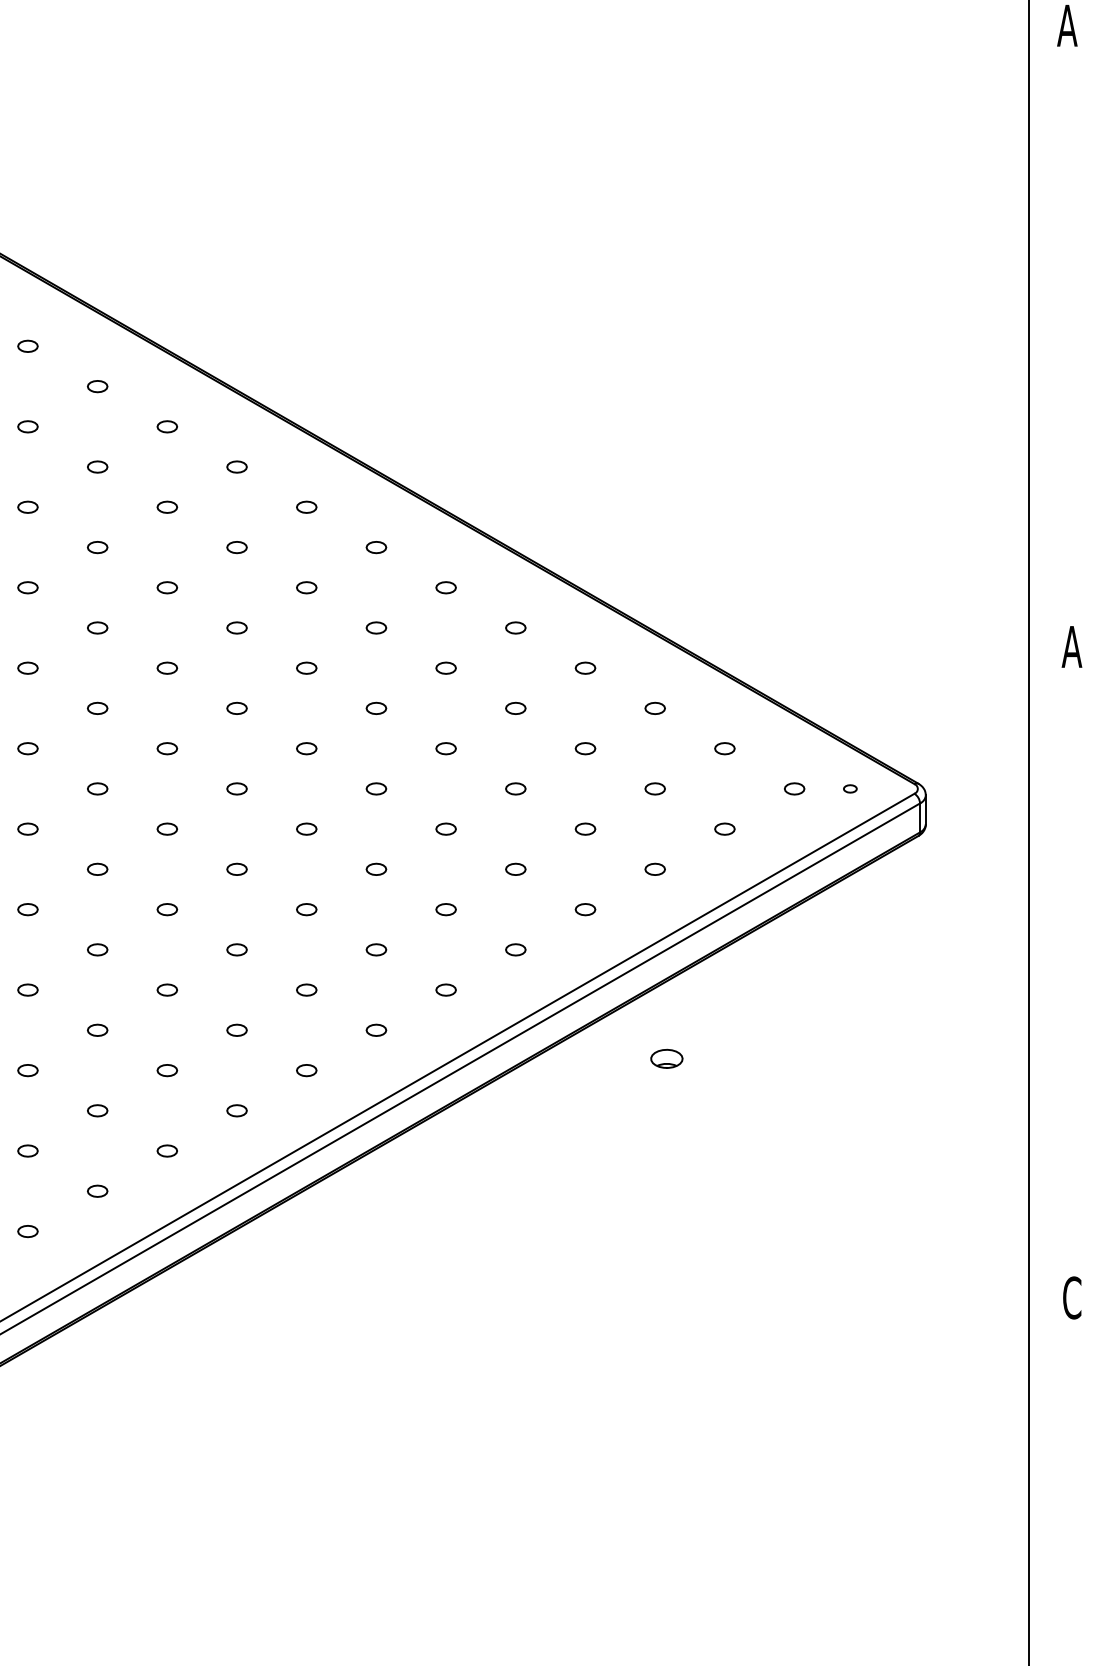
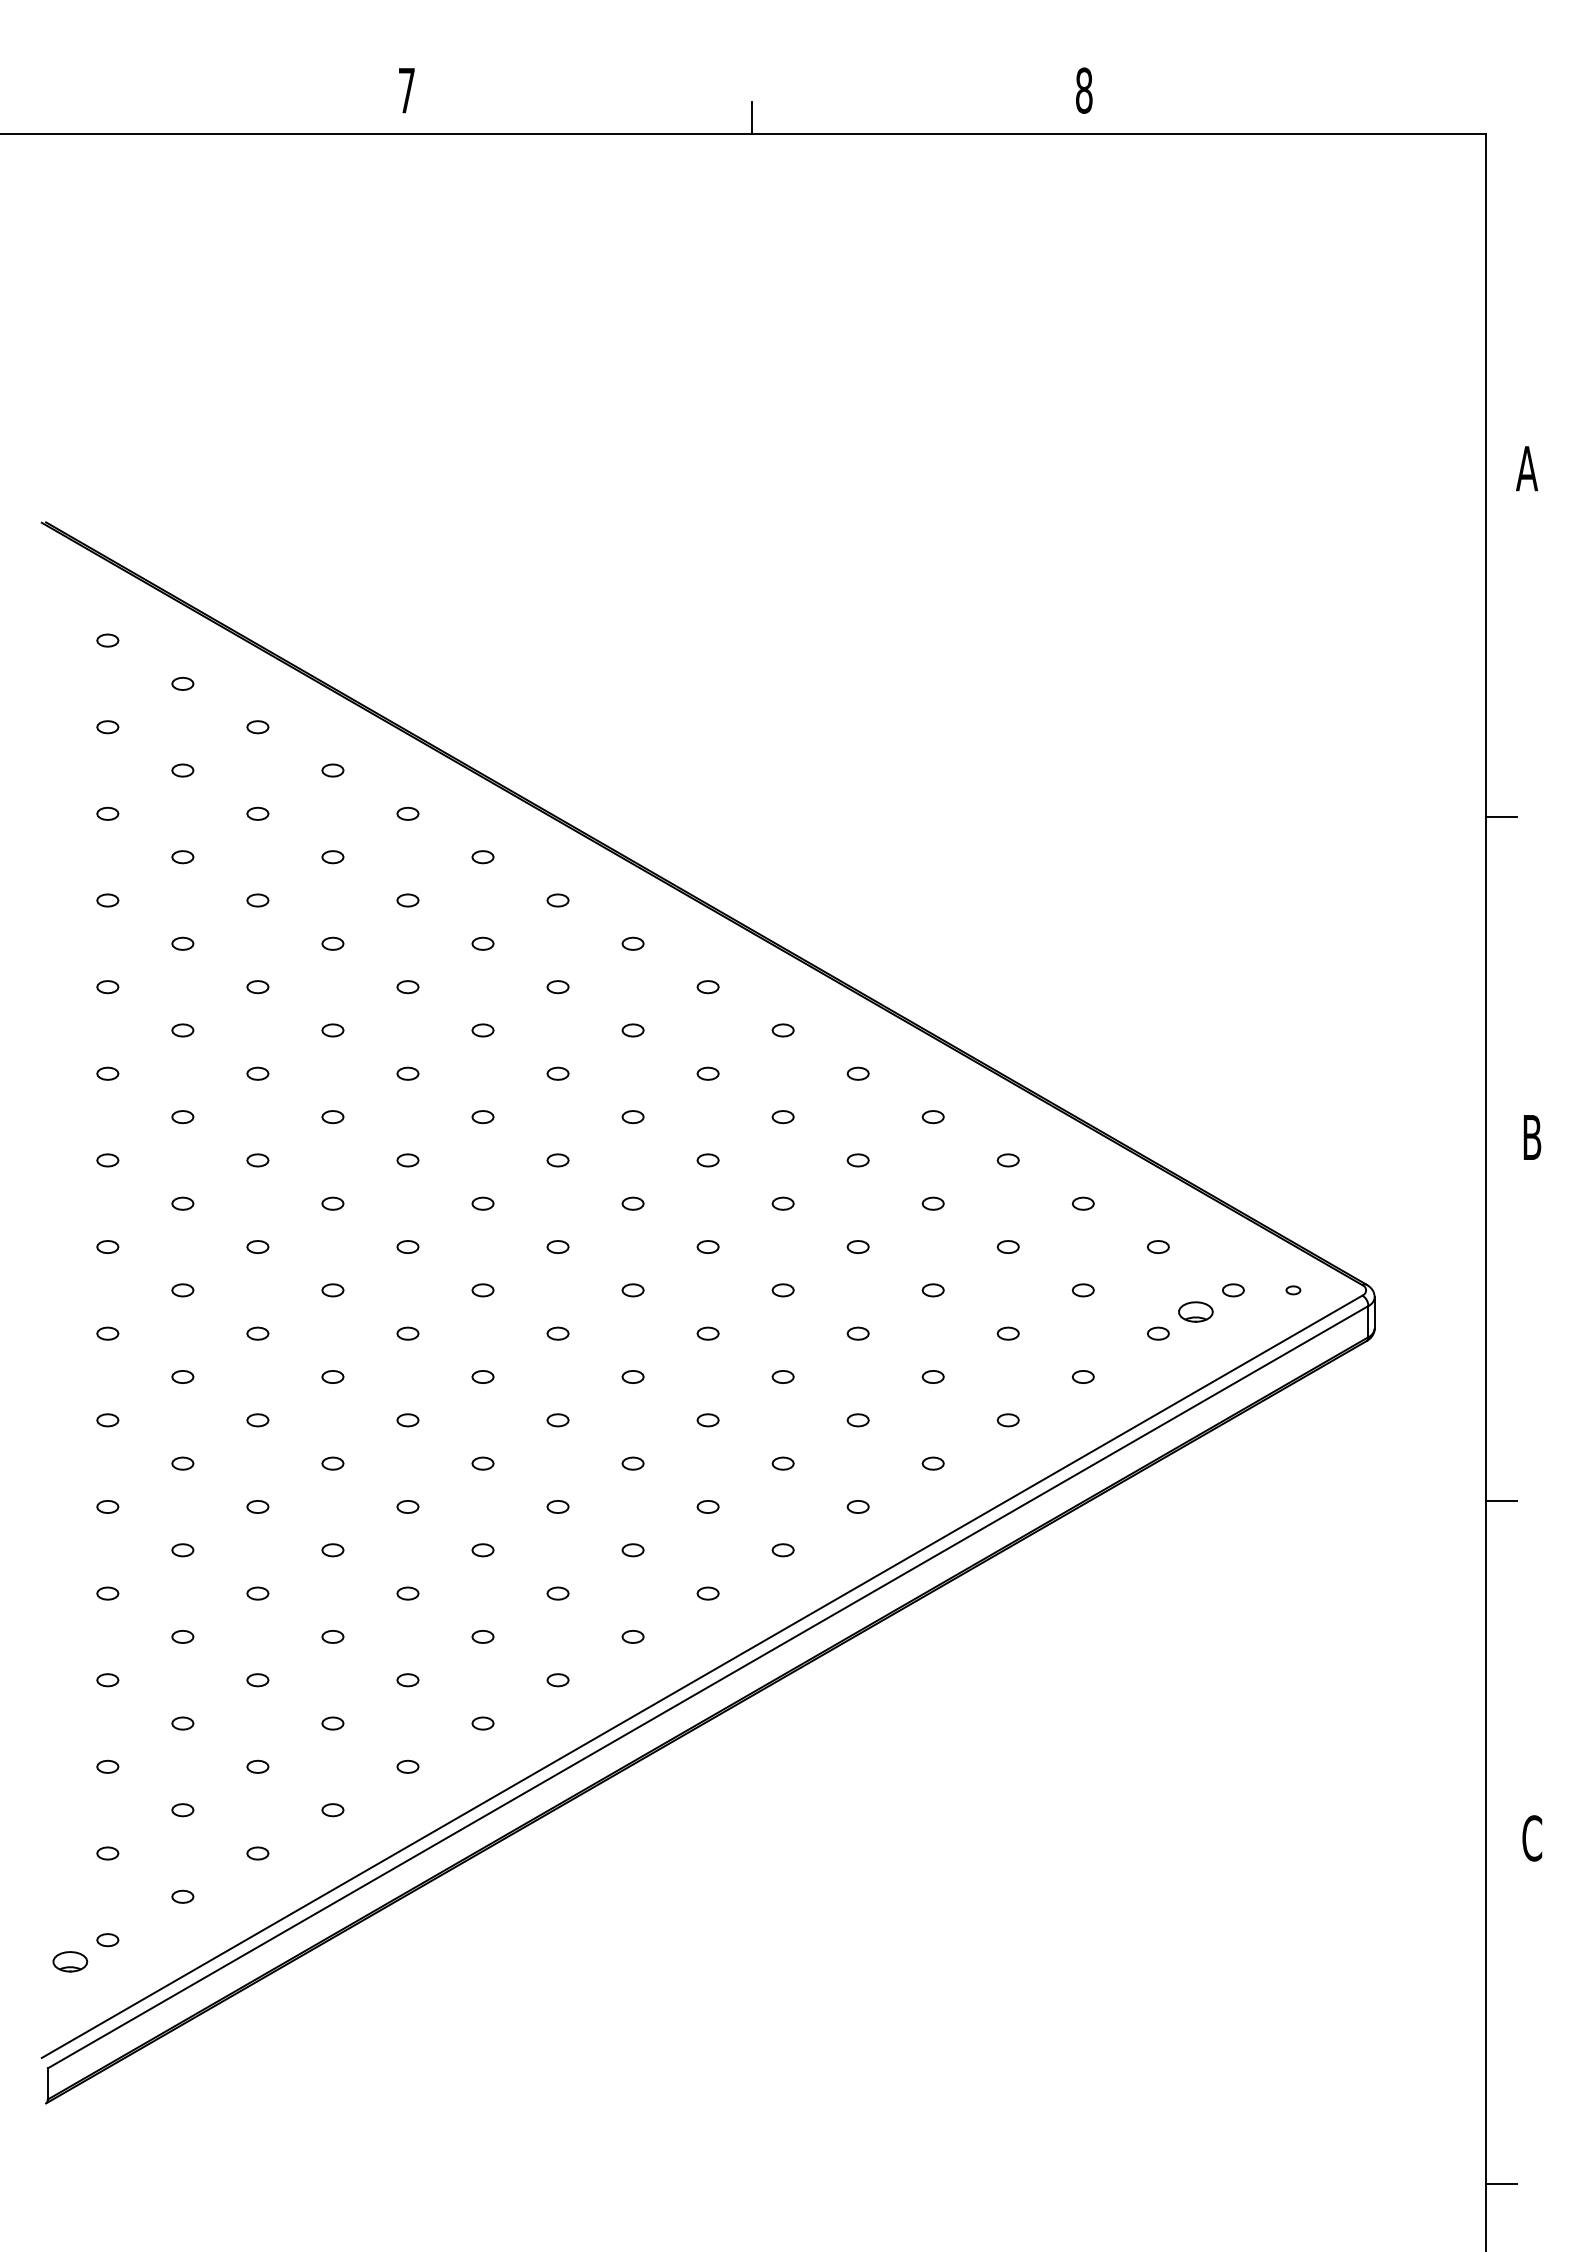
line: (1043, 349) -> (1501, 817), added
text: (1072, 646) -> (1532, 1137), A -> B
line: (1043, 984) -> (1501, 1500), added
part: (666, 1058) -> (1195, 1311), moved
line: (1043, 1619) -> (1501, 2184), added

